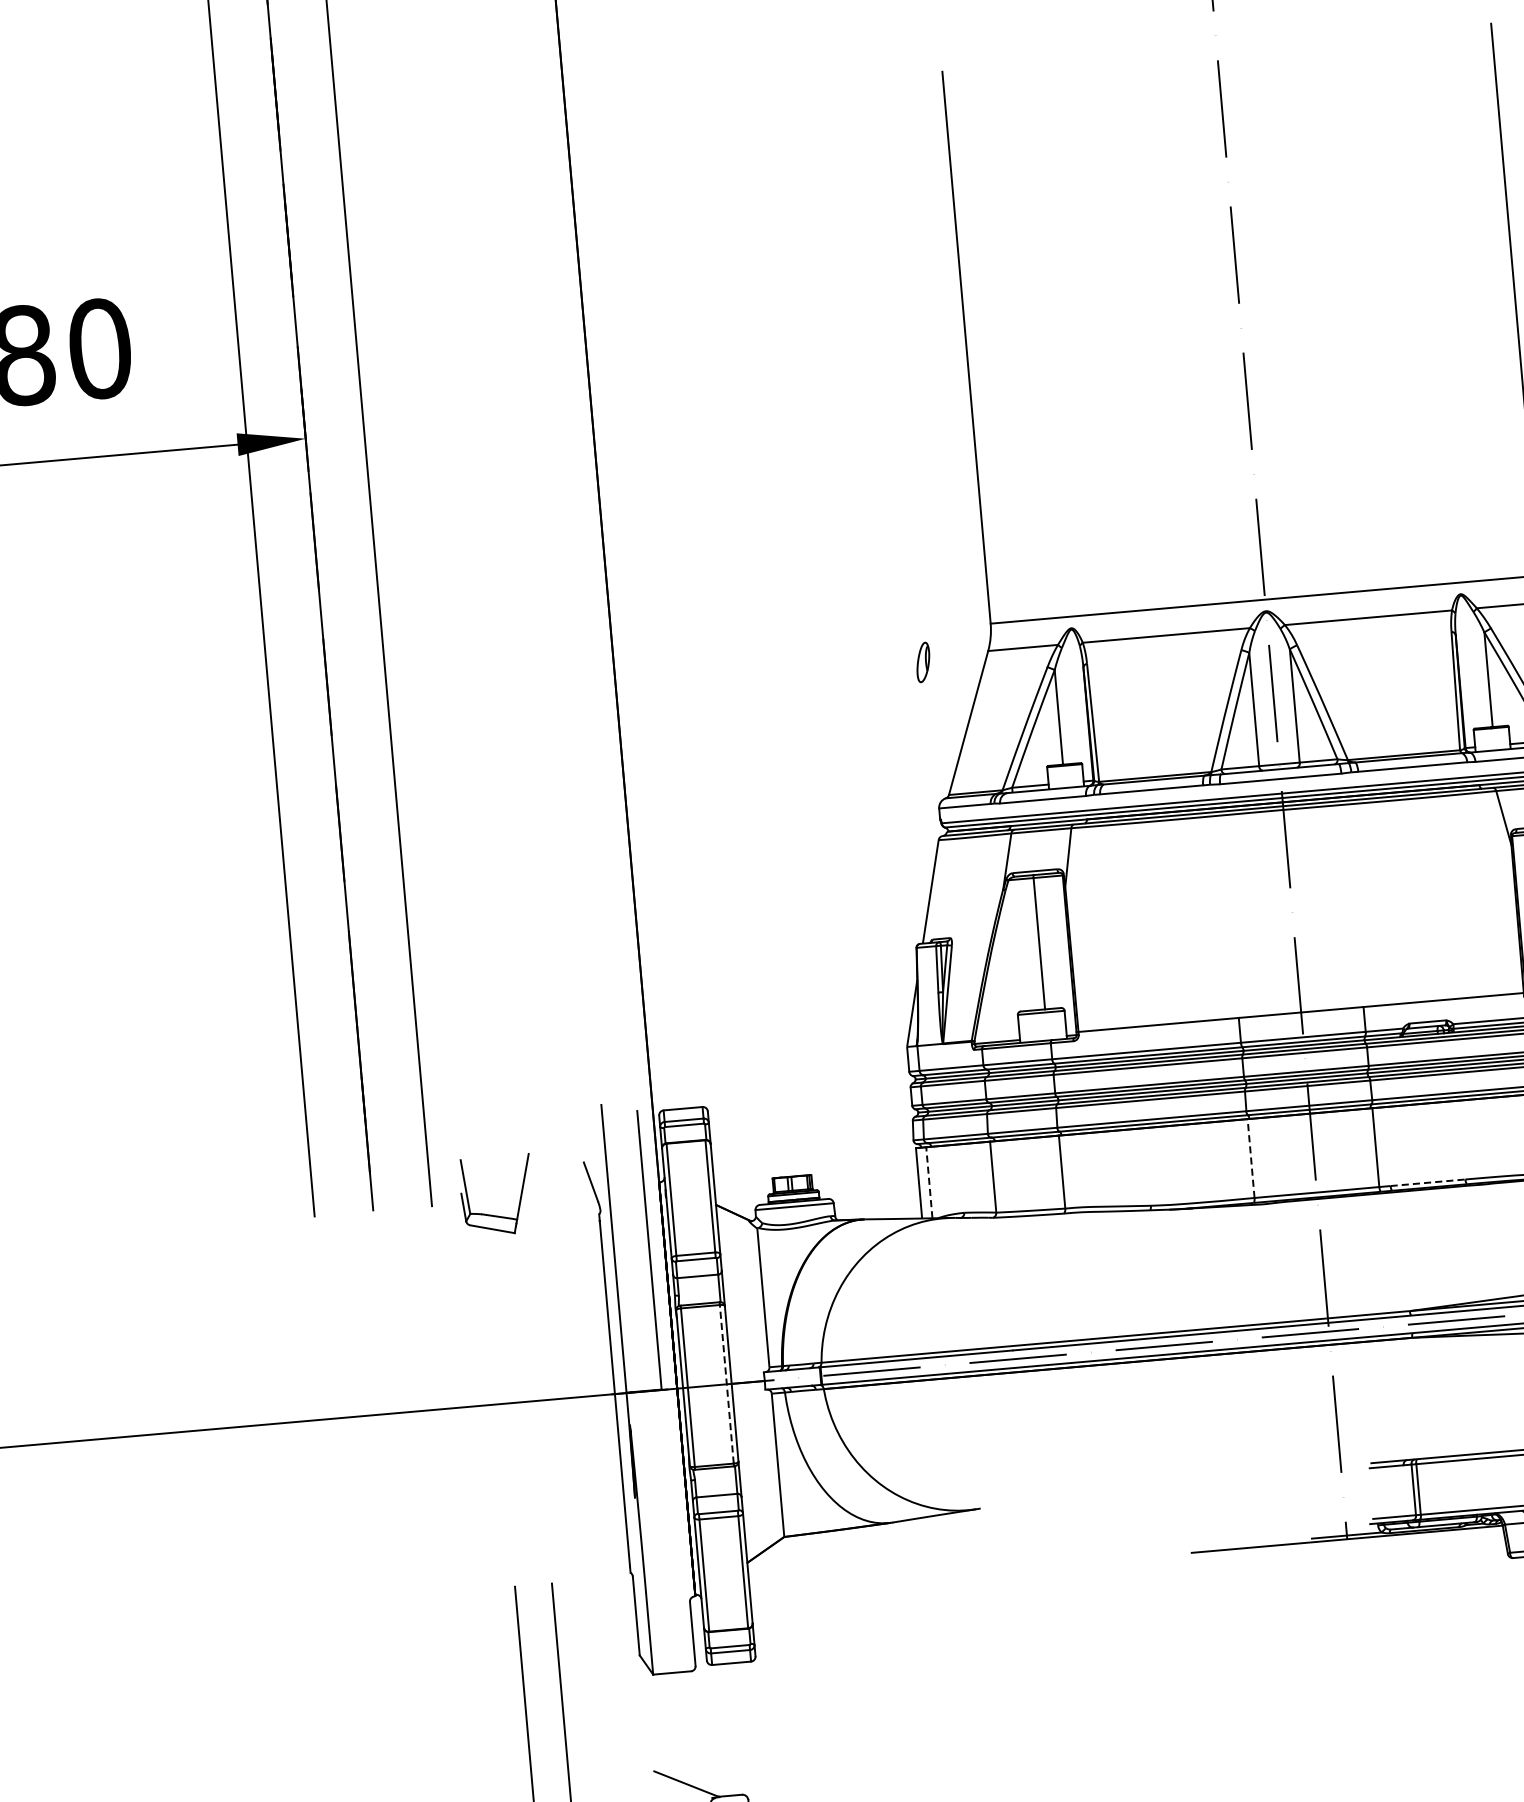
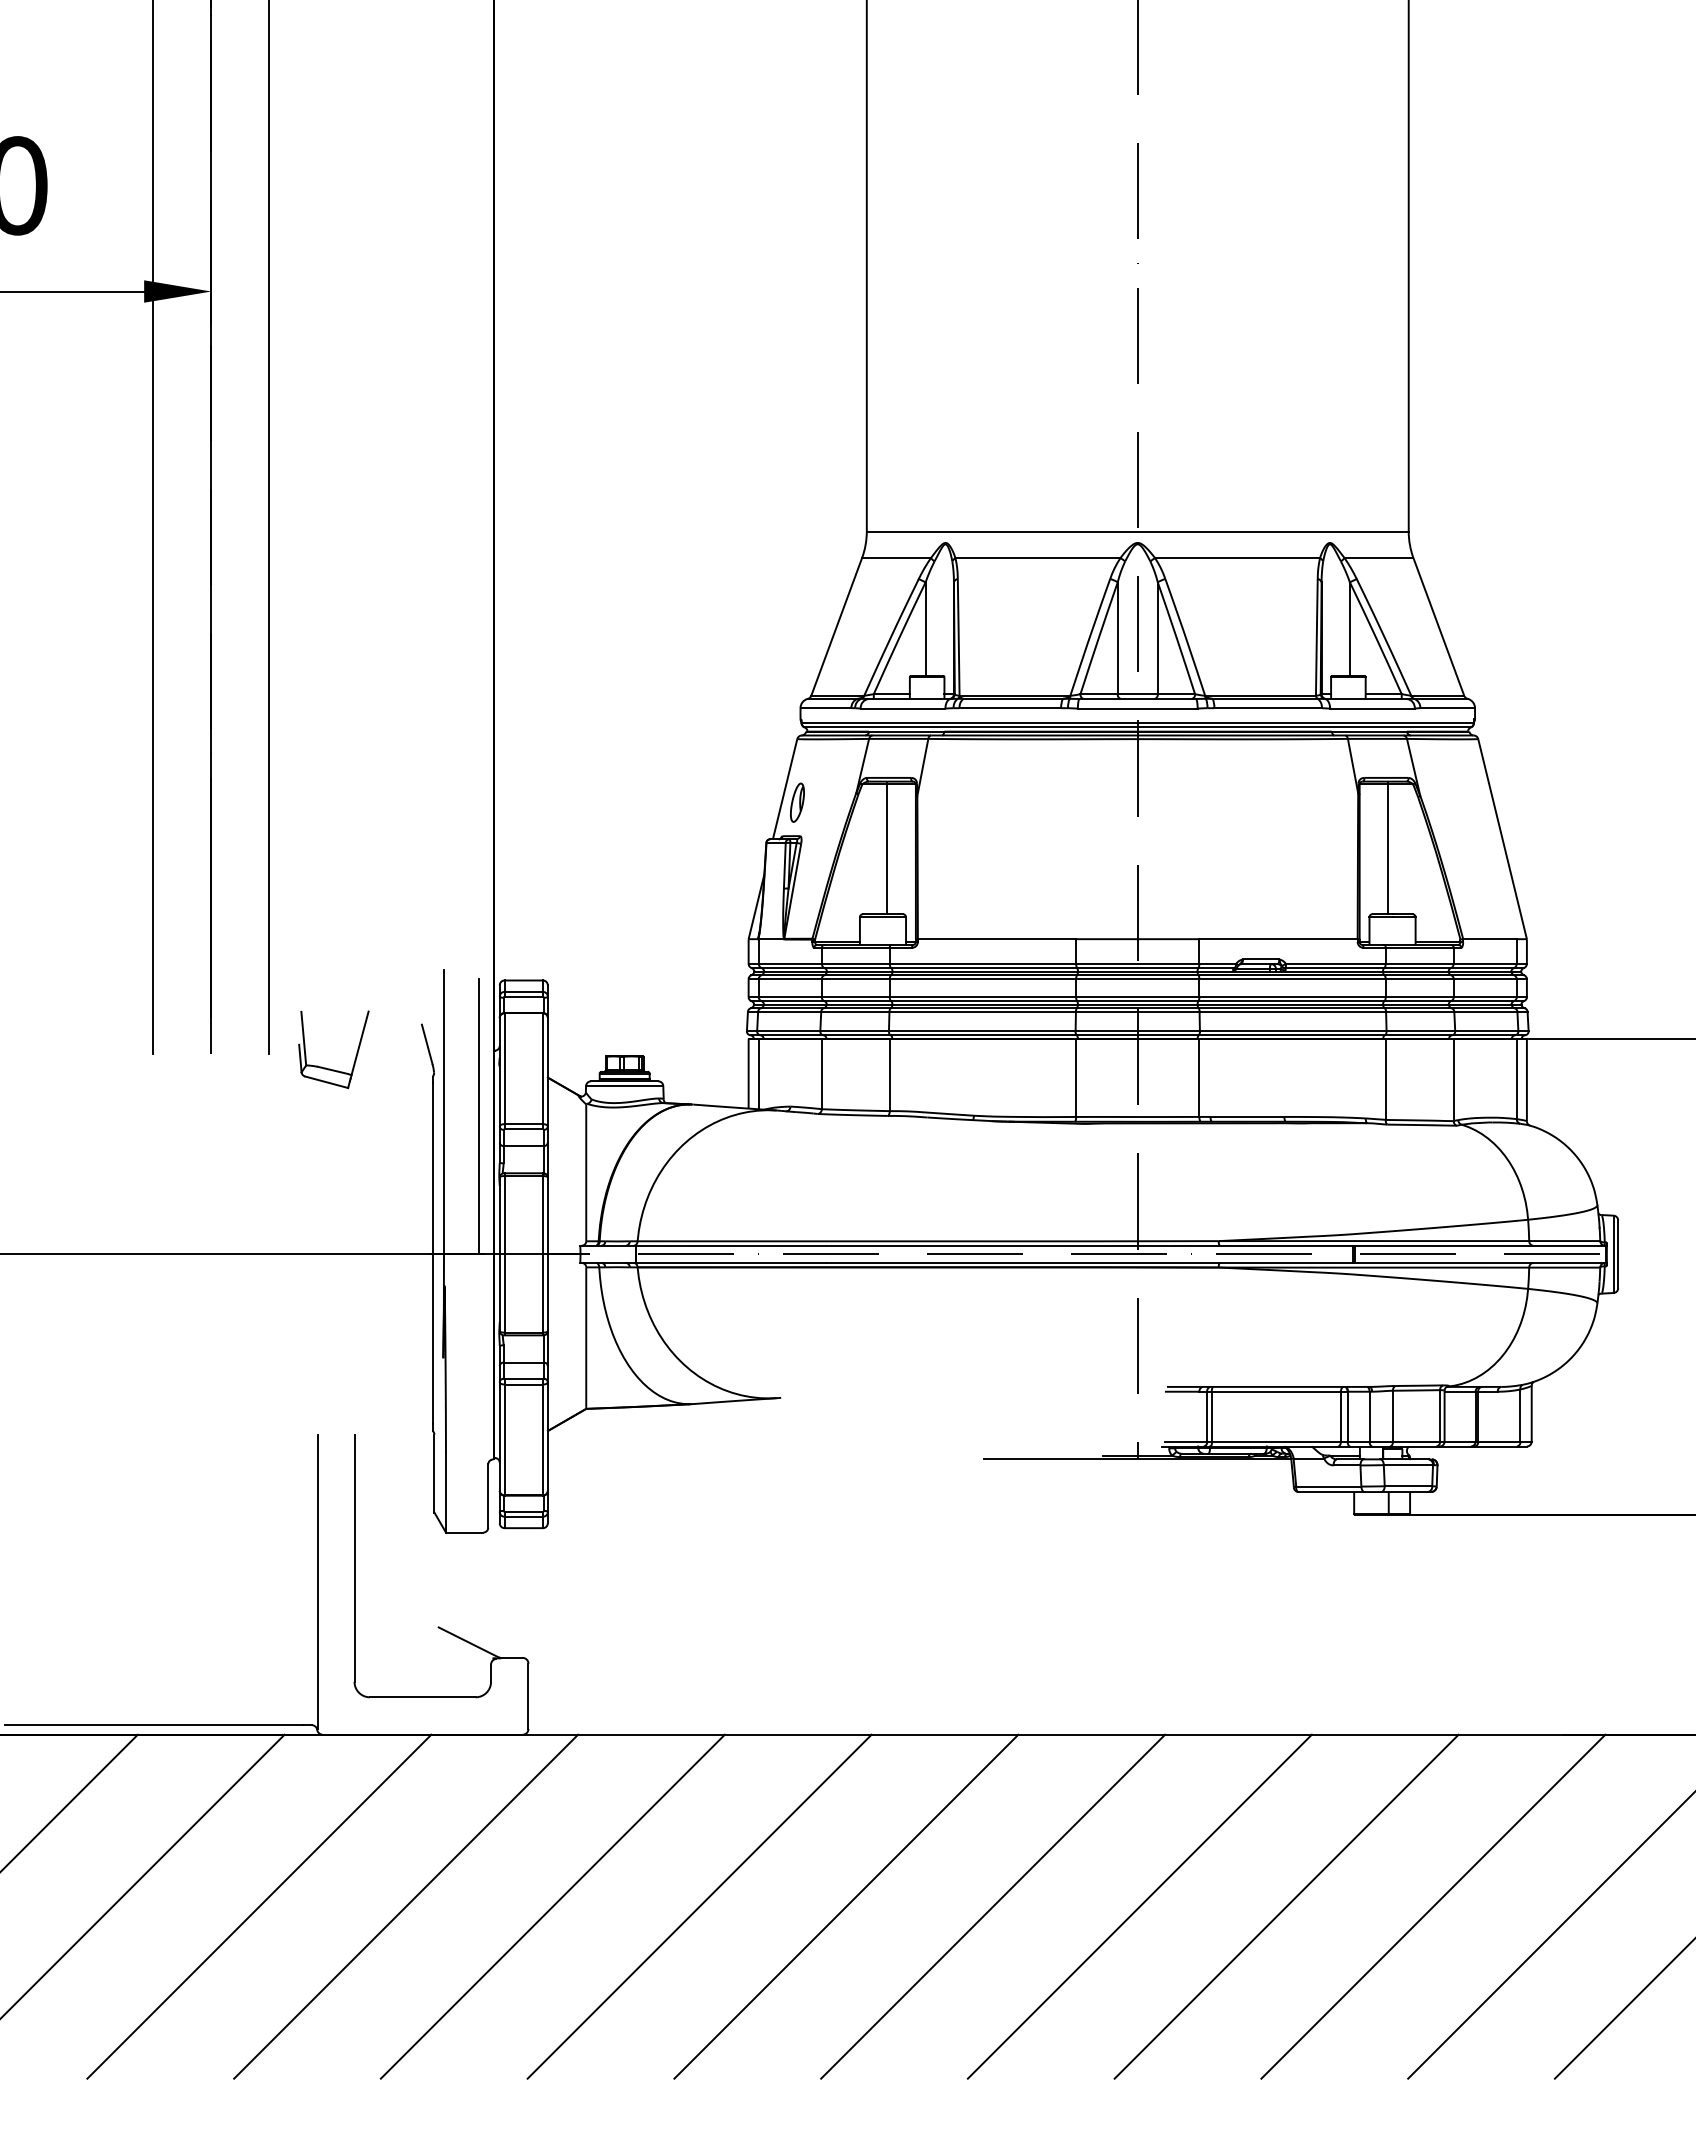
part: (923, 662) -> (797, 802), moved
line: (1251, 1158) -> (1076, 1078), dashed -> solid
line: (929, 1182) -> (758, 1073), dashed -> solid
line: (1428, 1182) -> (1247, 1116), dashed -> solid
line: (727, 1383) -> (543, 1253), dashed -> solid

